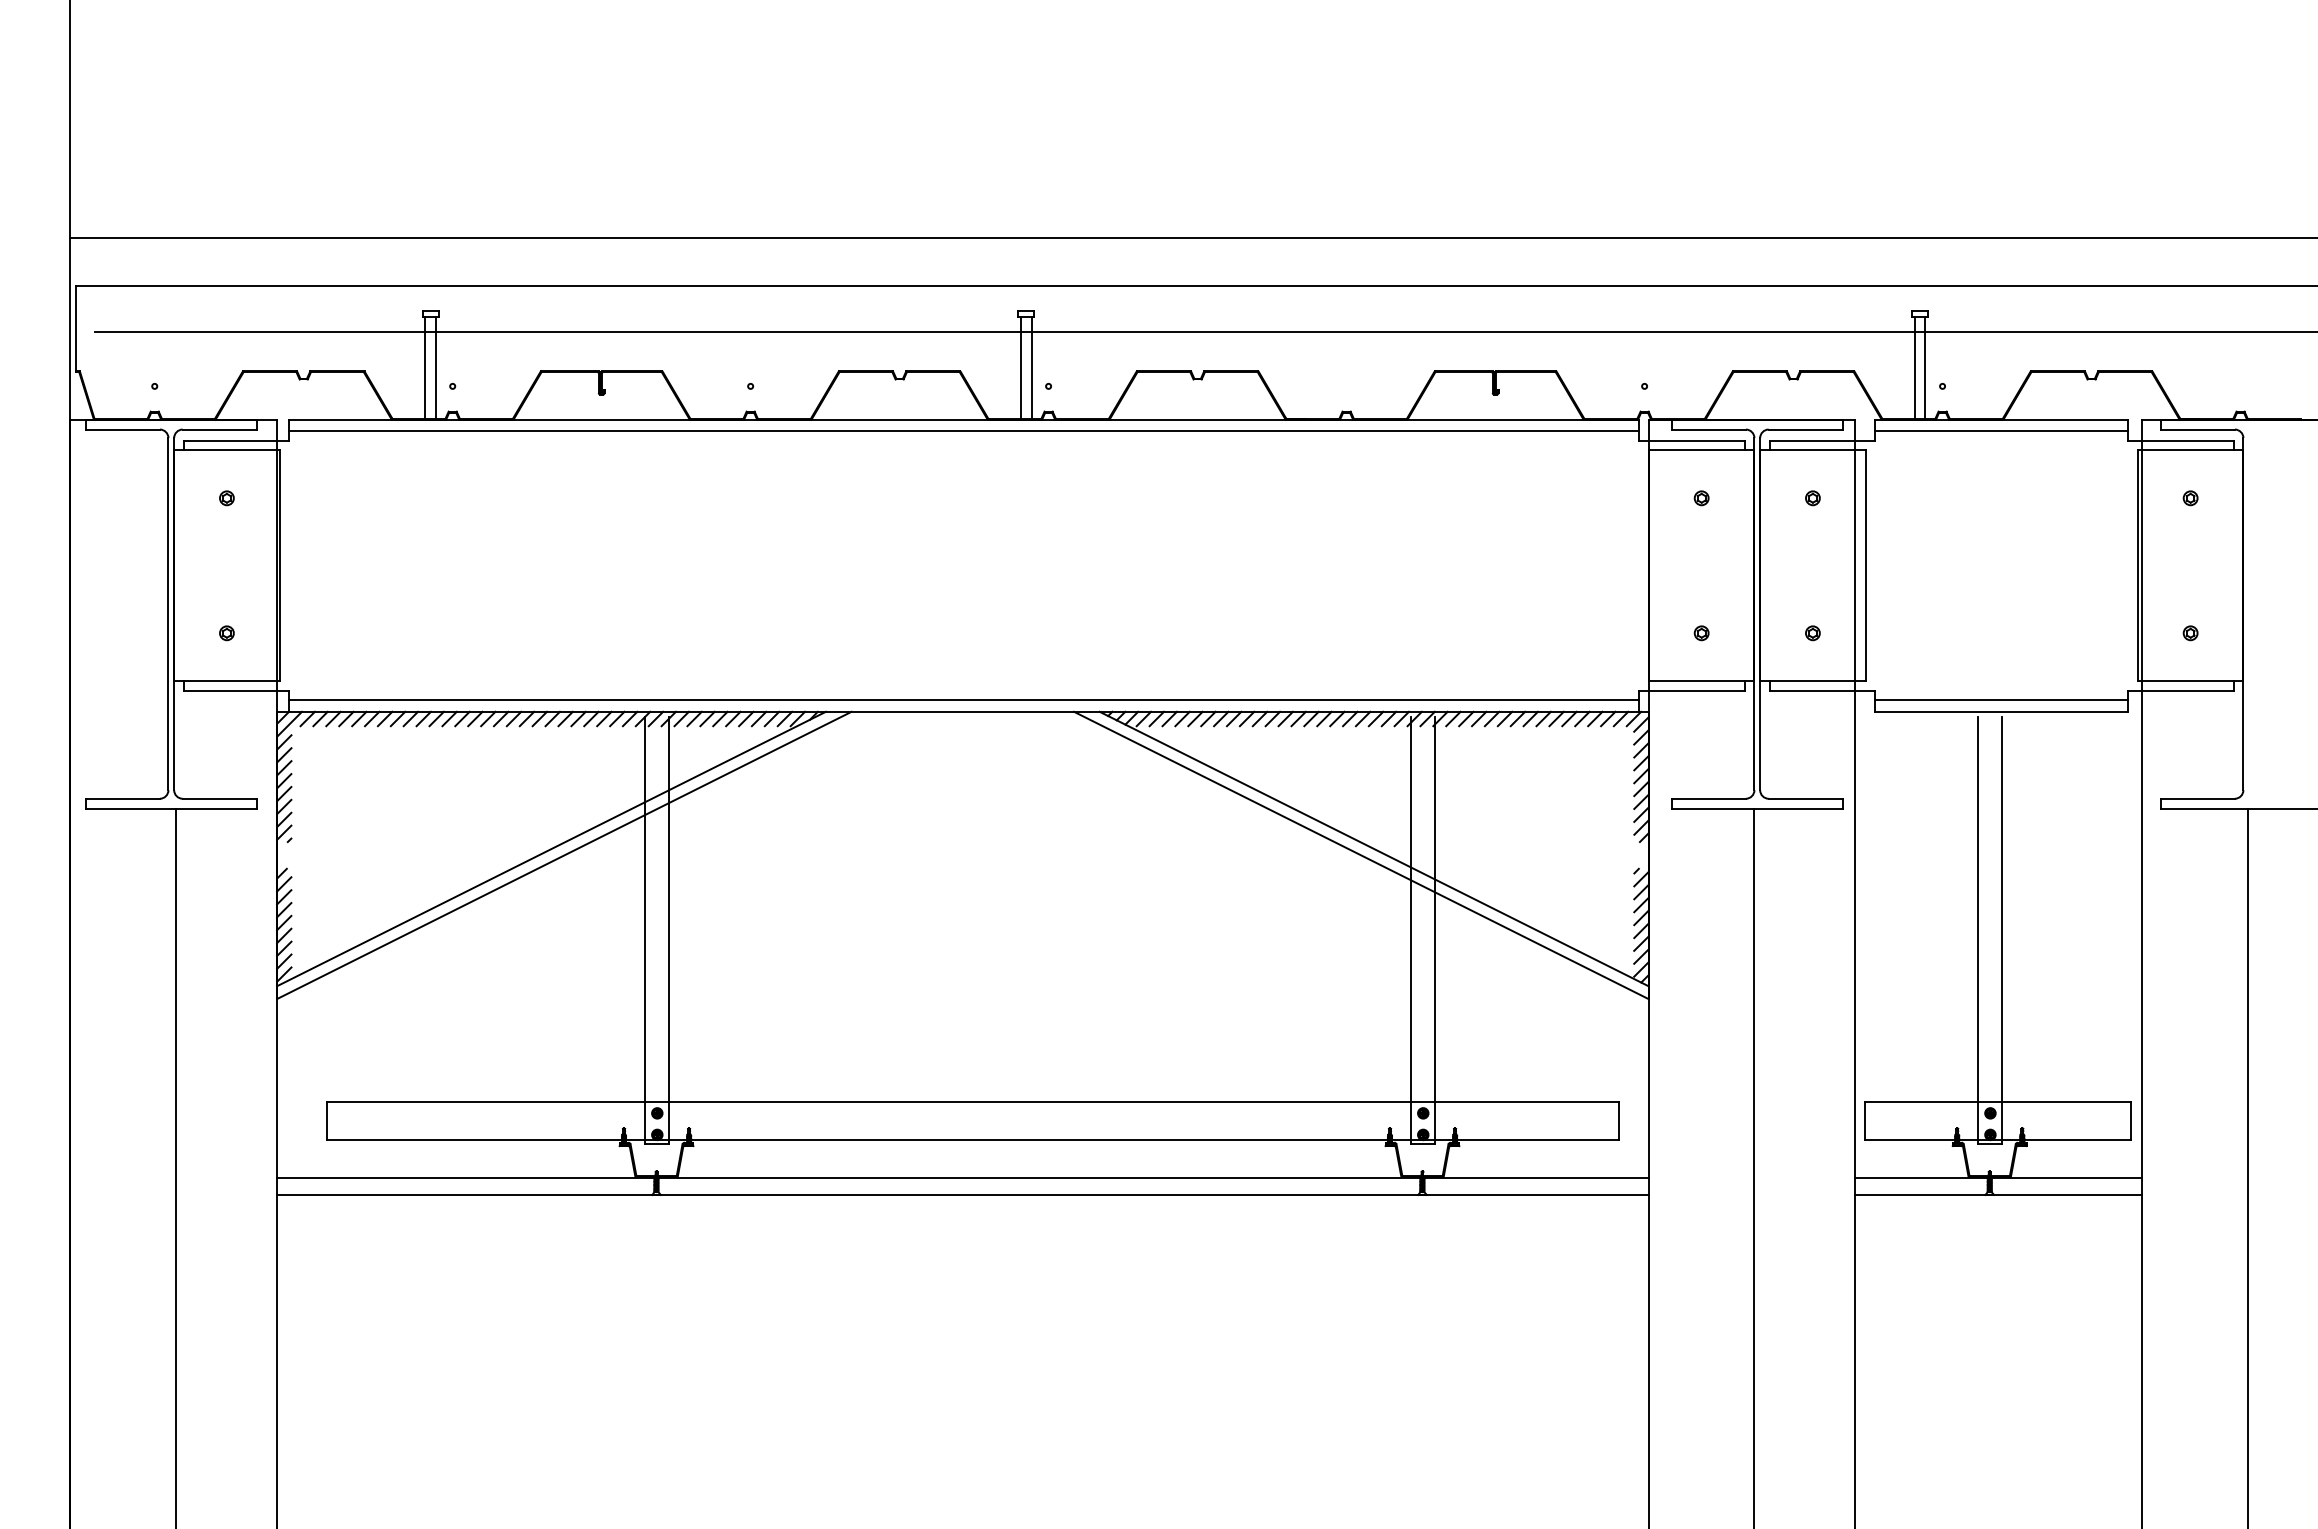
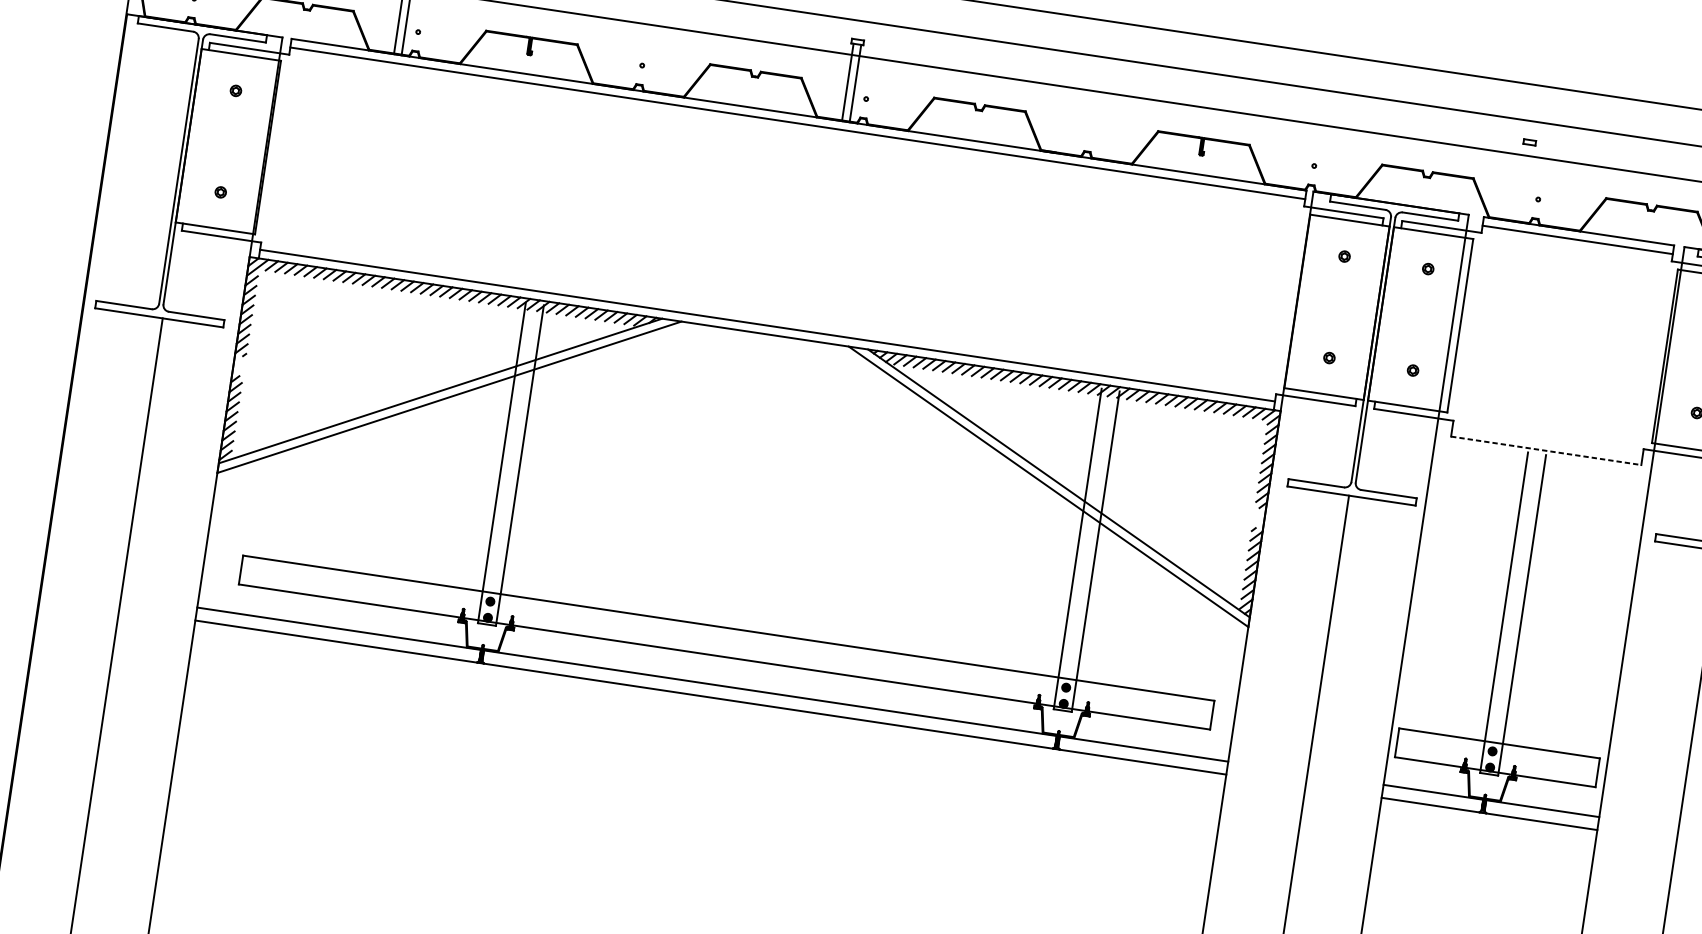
line: (1915, 367) -> (1520, 182), removed
line: (1925, 367) -> (1527, 183), removed
line: (2001, 700) -> (1547, 442), removed
line: (2001, 711) -> (1546, 450), solid -> dashed

